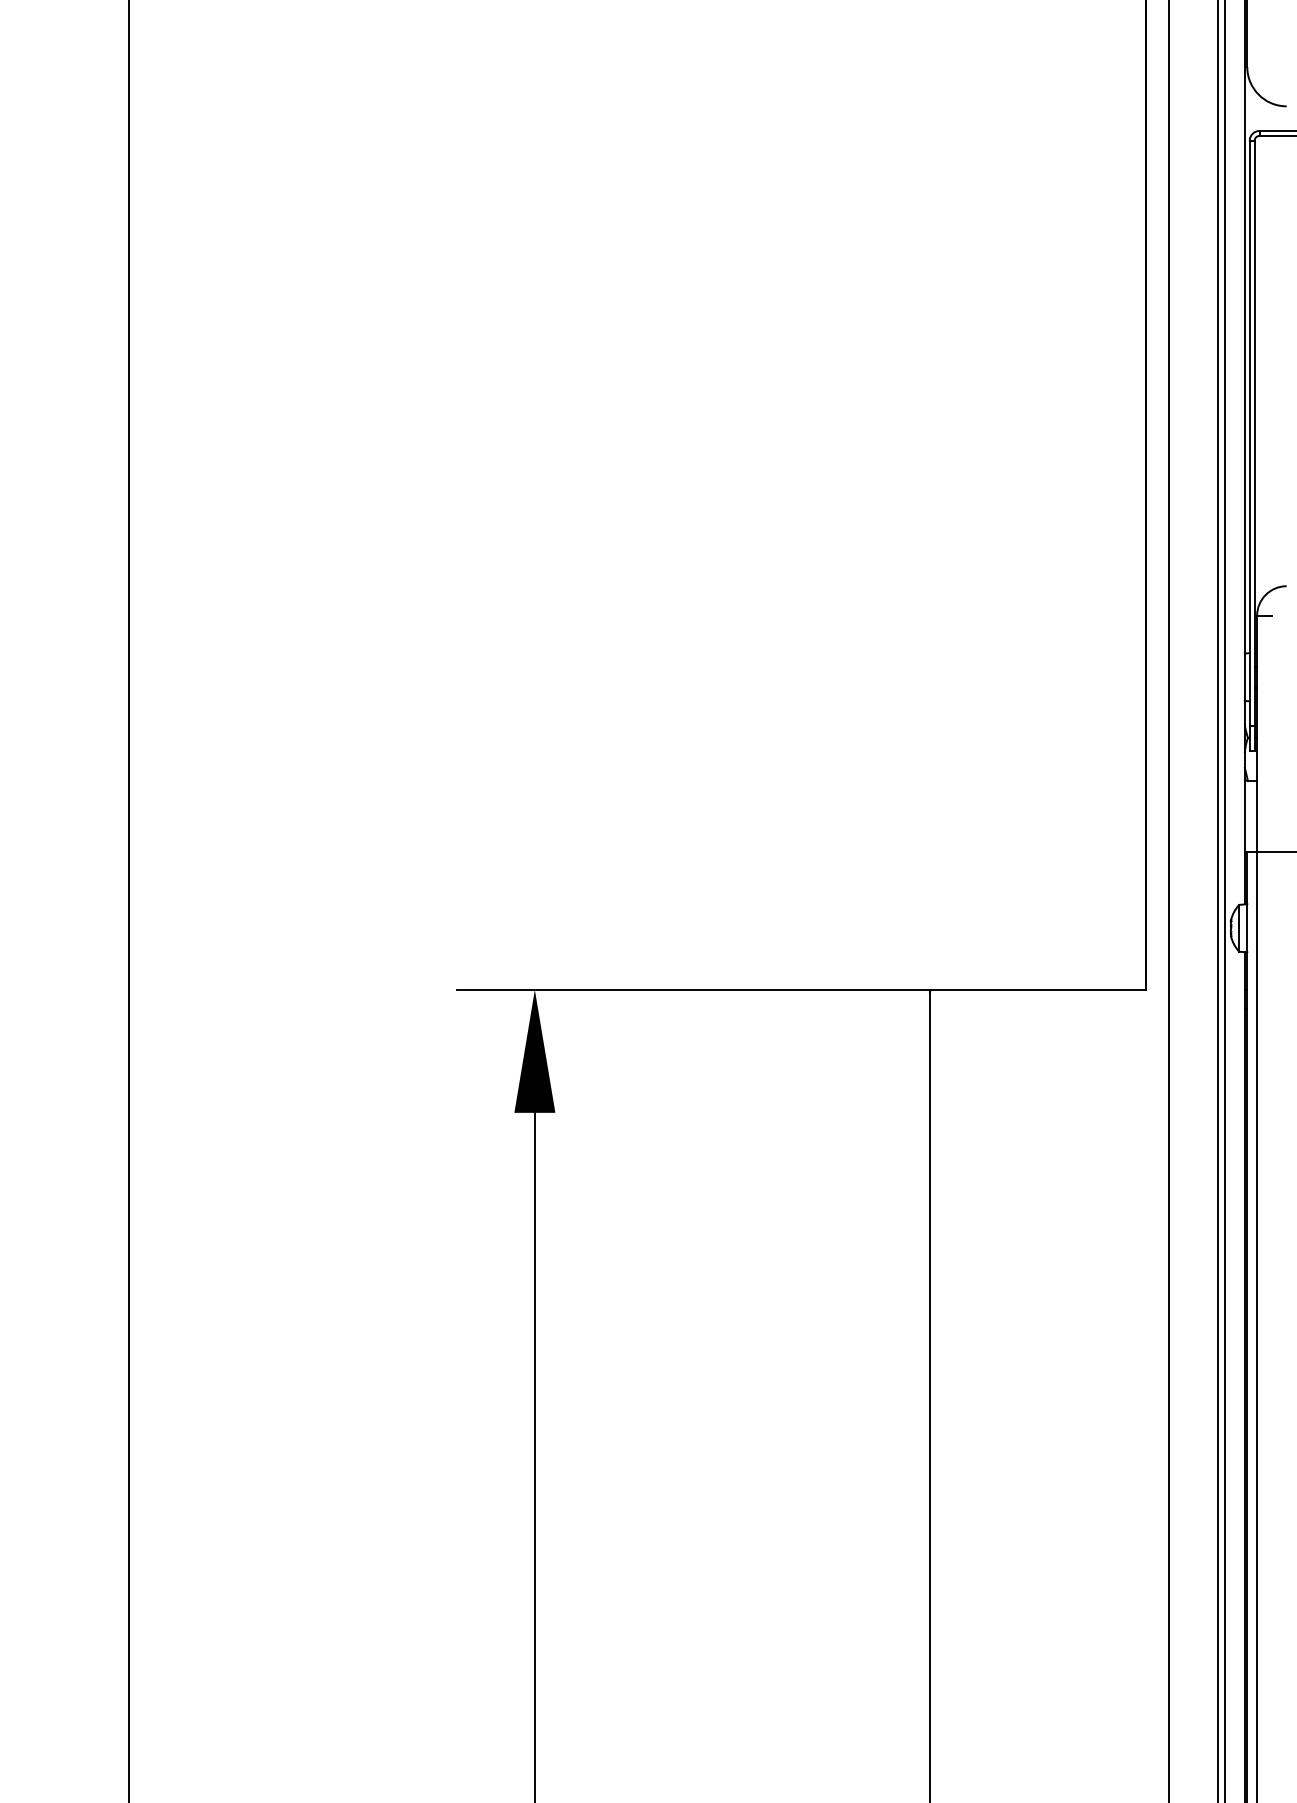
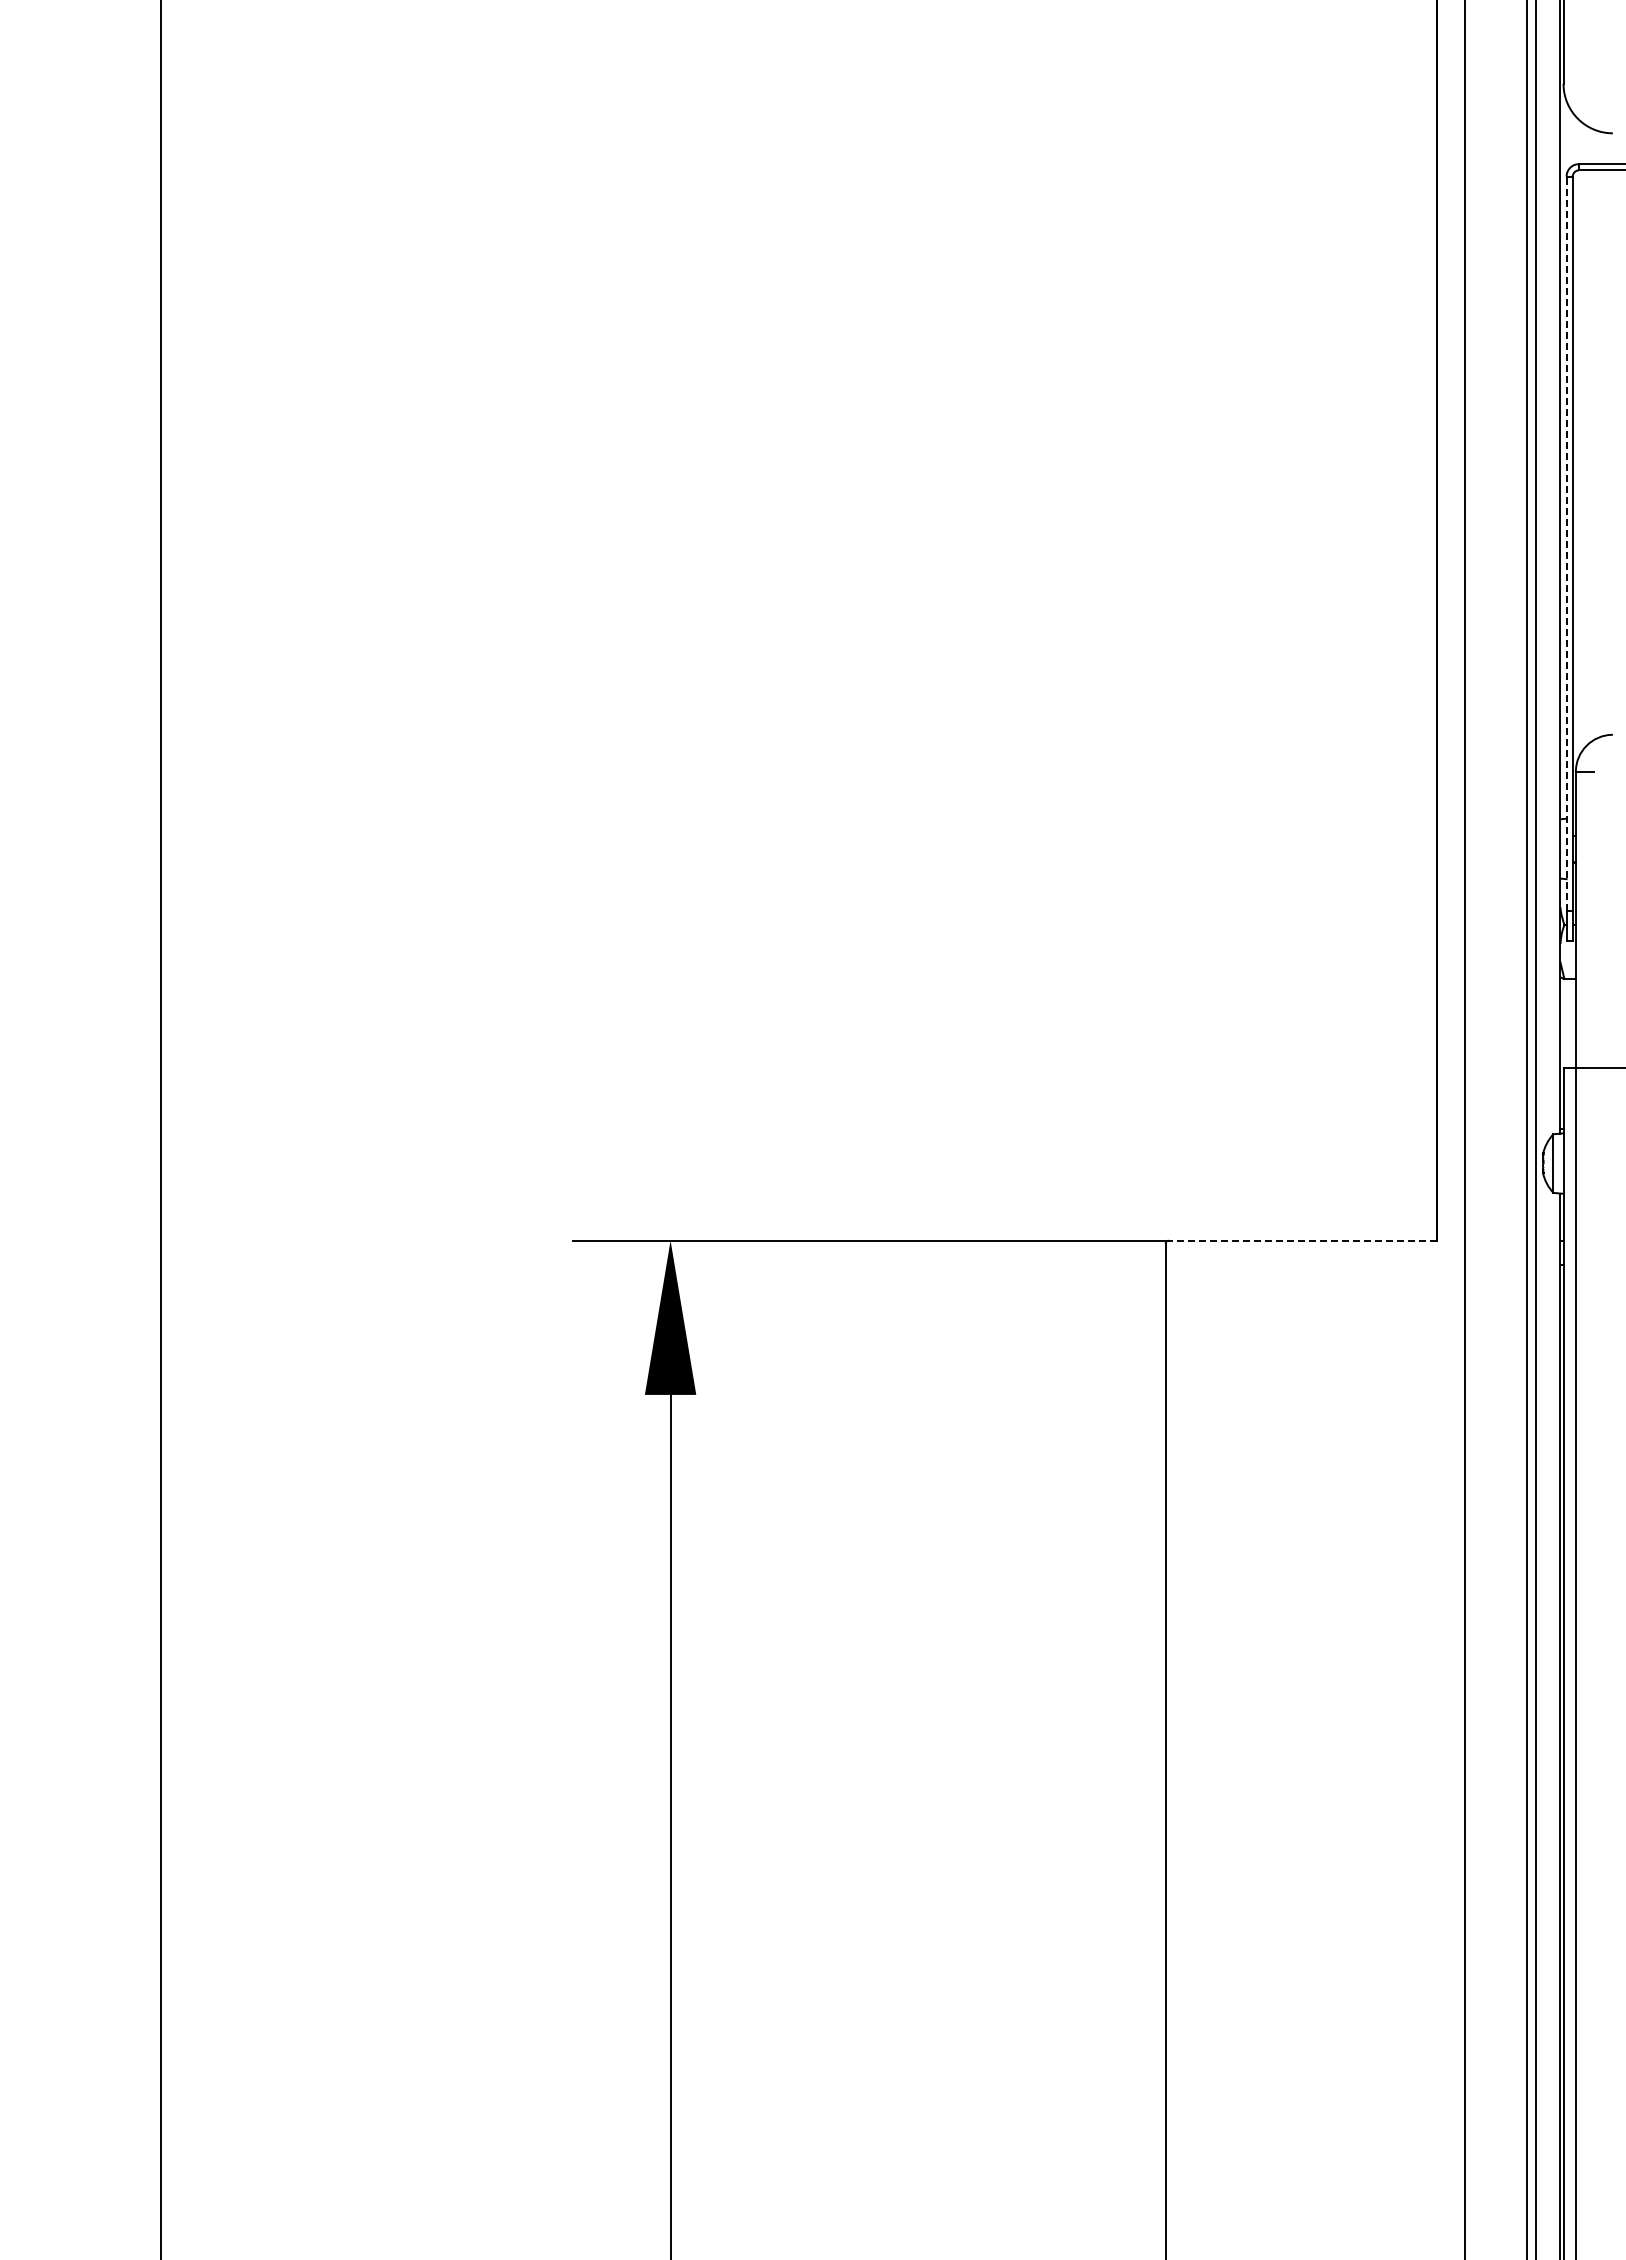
line: (1249, 433) -> (1566, 543), solid -> dashed
line: (1039, 989) -> (1302, 1240), solid -> dashed

